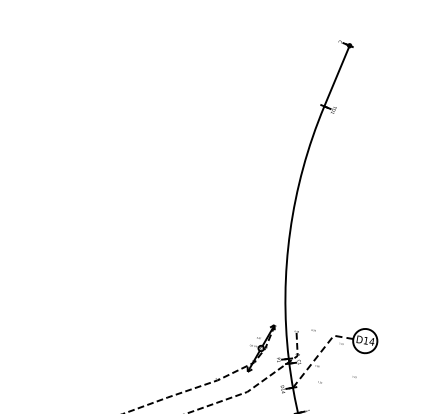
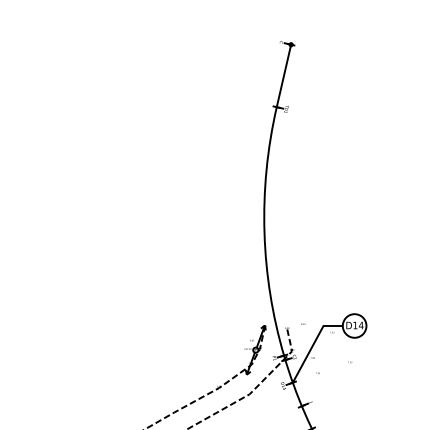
line: (320, 353) -> (313, 345), dashed -> solid

